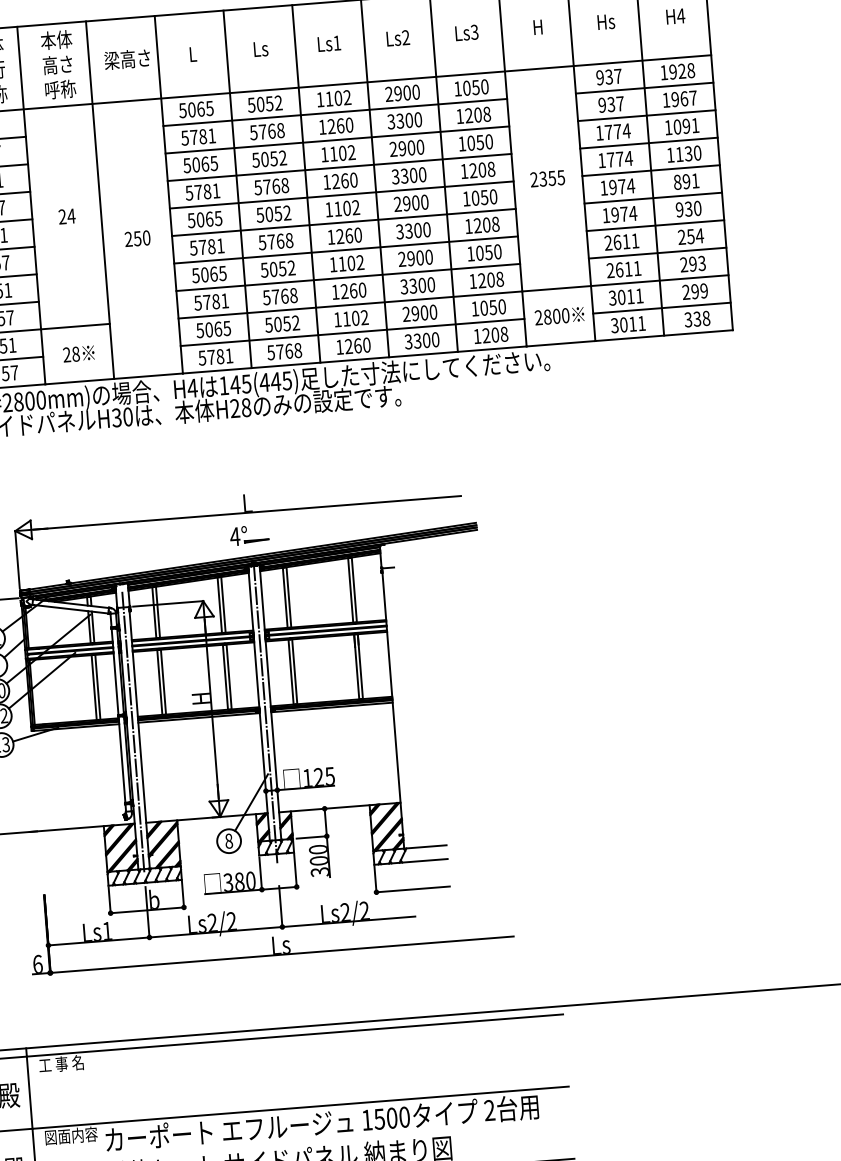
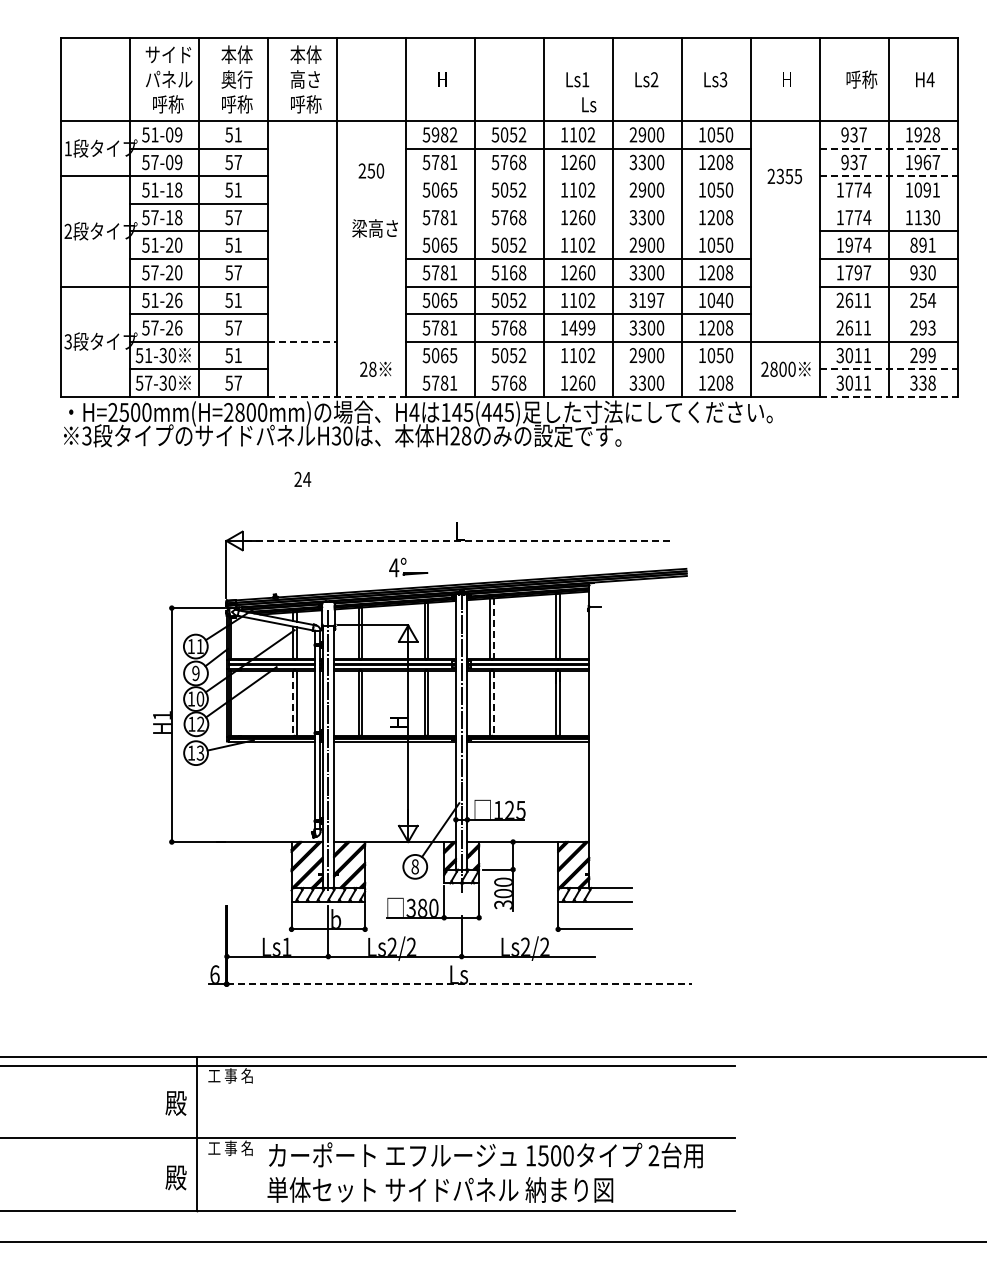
text: (612, 21) -> (861, 79), Hs -> 呼称
text: (261, 48) -> (589, 104), moved
text: (195, 54) -> (443, 79), L -> H
text: (126, 59) -> (374, 228), moved
line: (644, 87) -> (888, 148), solid -> dashed
text: (200, 108) -> (444, 134), 5065 -> 5982
line: (646, 115) -> (888, 176), solid -> dashed
line: (336, 140) -> (577, 176), removed
line: (648, 142) -> (888, 203), removed
line: (338, 167) -> (577, 203), removed
text: (547, 178) -> (784, 176), moved
line: (340, 195) -> (577, 231), removed
text: (624, 213) -> (858, 272), 1974 -> 1797
text: (66, 215) -> (302, 478), moved
text: (137, 238) -> (371, 170), moved
text: (271, 241) -> (504, 272), 5768 -> 5168
text: (488, 252) -> (720, 300), 1050 -> 1040
line: (657, 253) -> (888, 314), removed
text: (415, 258) -> (646, 300), 2900 -> 3197
text: (353, 290) -> (582, 327), 1260 -> 1499
line: (661, 308) -> (888, 369), solid -> dashed
line: (75, 326) -> (302, 341), solid -> dashed
line: (351, 332) -> (577, 369), removed
line: (663, 335) -> (888, 396), solid -> dashed
text: (78, 353) -> (375, 368), moved
line: (113, 378) -> (336, 396), solid -> dashed
line: (247, 512) -> (459, 540), solid -> dashed
part: (249, 535) -> (408, 567), moved
line: (289, 598) -> (494, 629), solid -> dashed
line: (295, 672) -> (494, 703), solid -> dashed
line: (93, 687) -> (292, 703), solid -> dashed
line: (282, 955) -> (459, 984), solid -> dashed
text: (70, 1136) -> (234, 1148), 図面内容 -> 工 事 名

